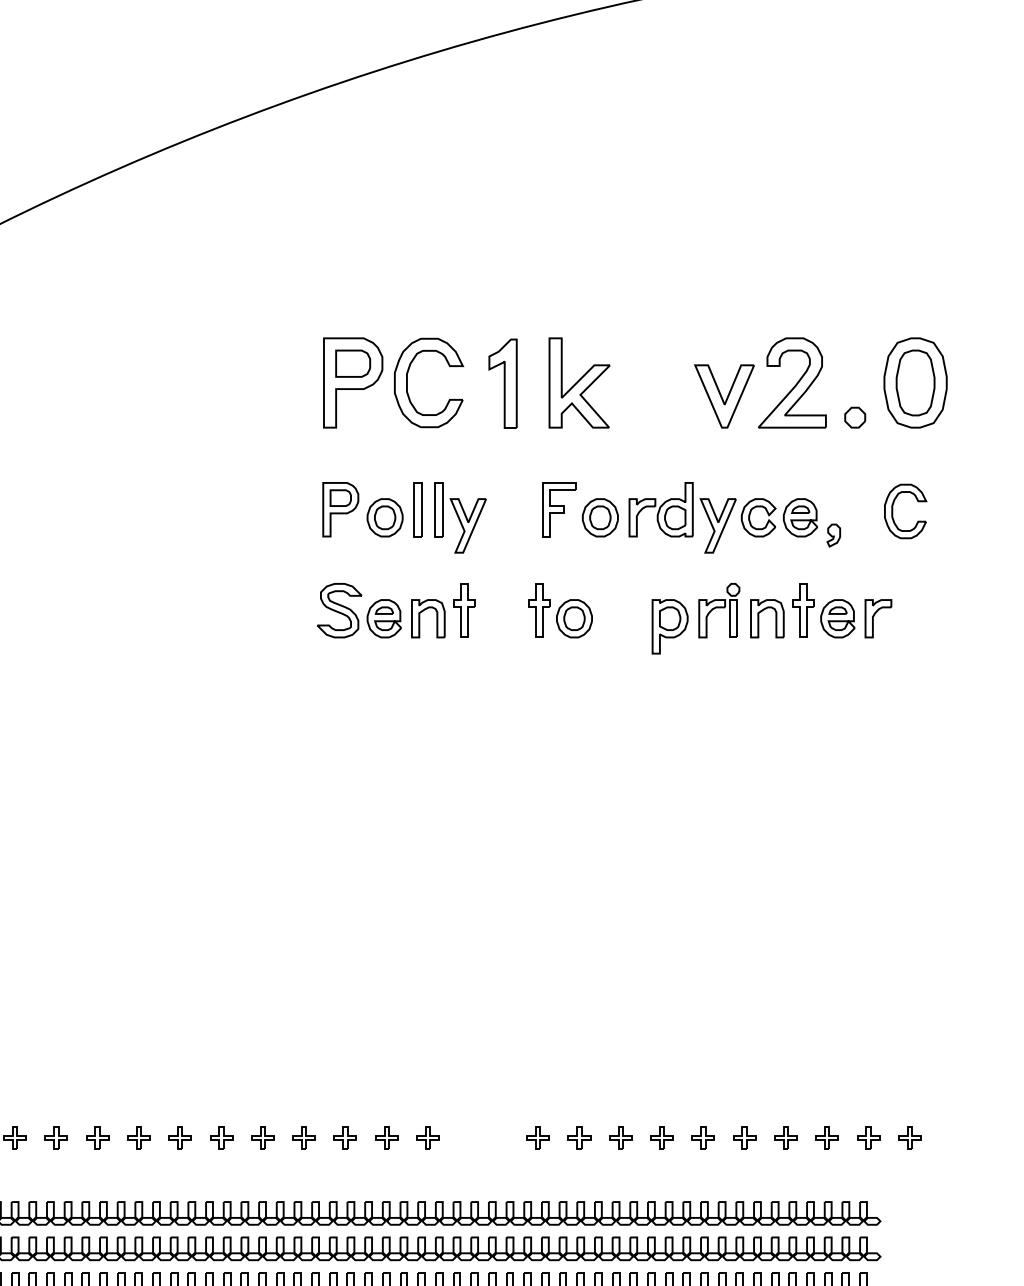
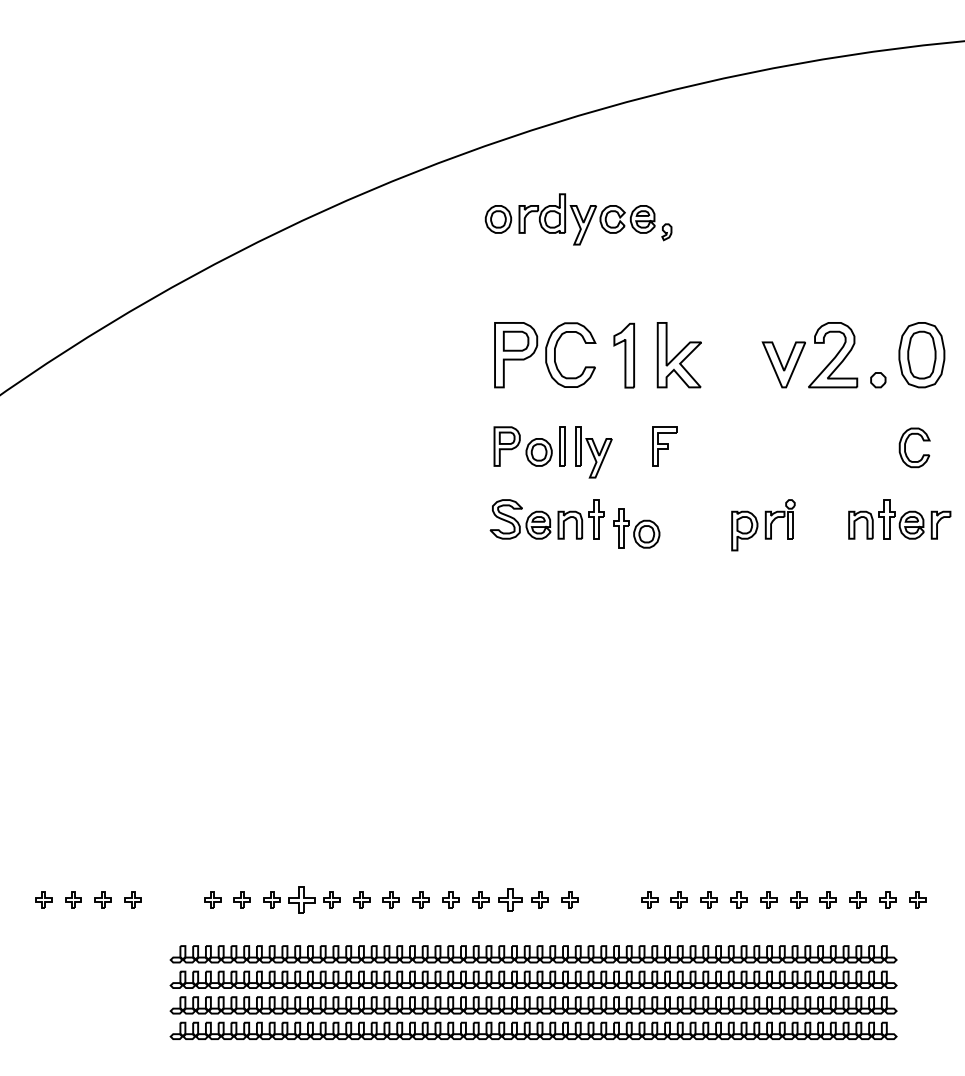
part: (711, 517) -> (578, 219), moved
part: (560, 610) -> (636, 528), moved
part: (820, 610) -> (899, 519), moved
part: (55, 1137) -> (301, 899), size x1.6
part: (345, 1137) -> (510, 899), size x1.4

